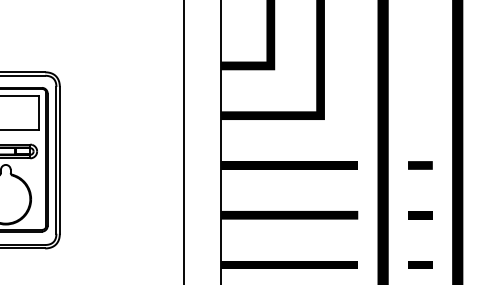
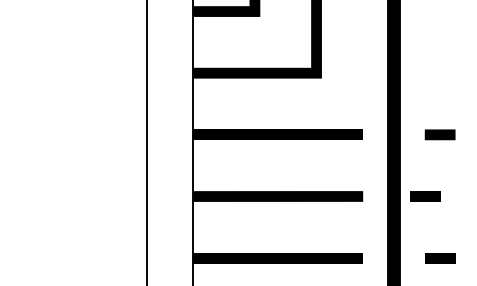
line: (420, 215) -> (425, 196), moved

